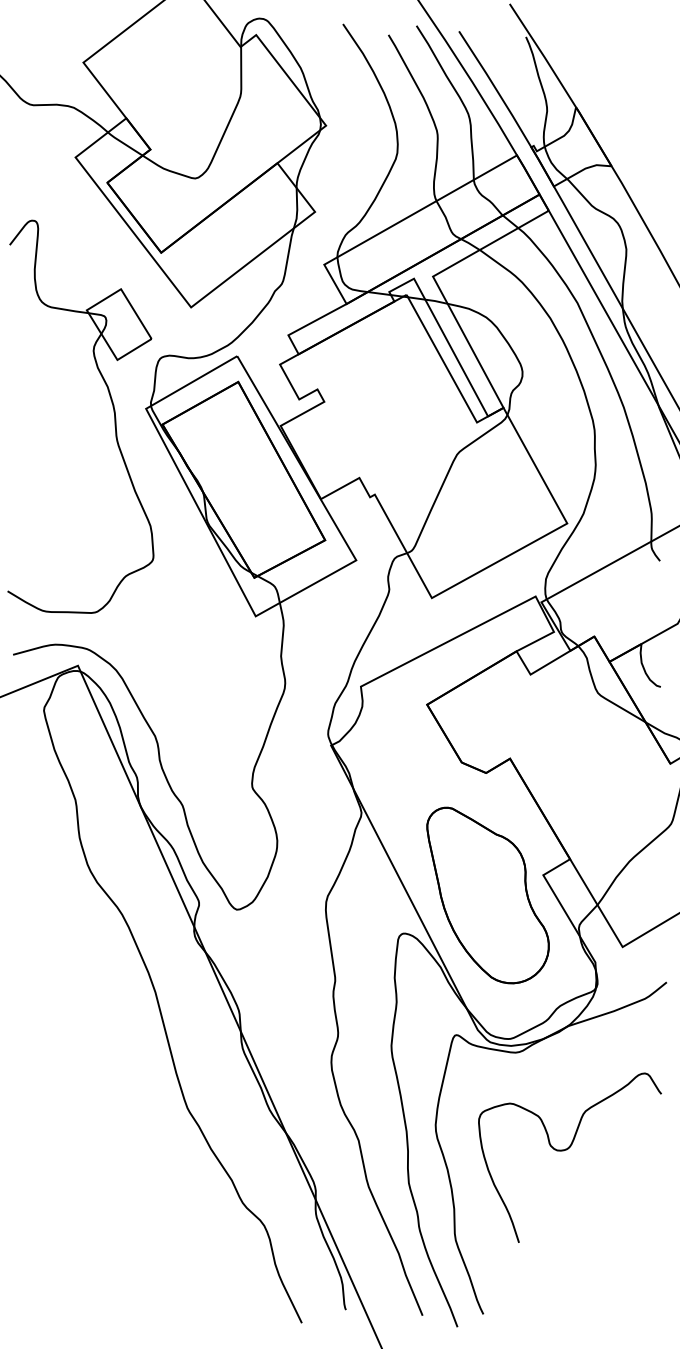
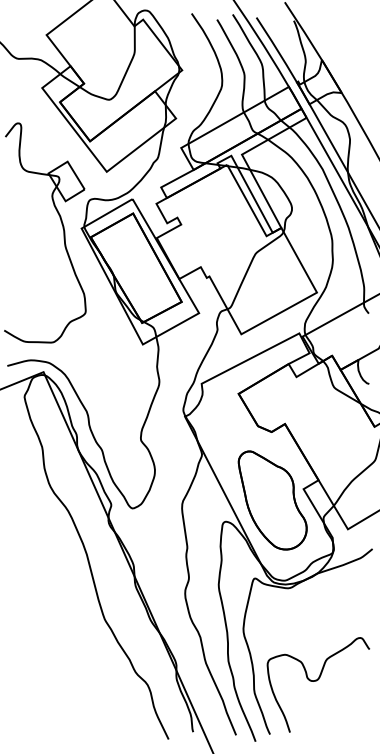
curve: (566, 1151) -> (316, 681), moved

